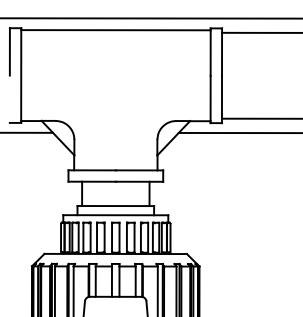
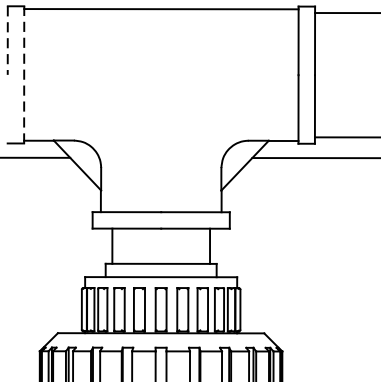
line: (9, 51) -> (7, 40), solid -> dashed
line: (21, 75) -> (24, 74), solid -> dashed

